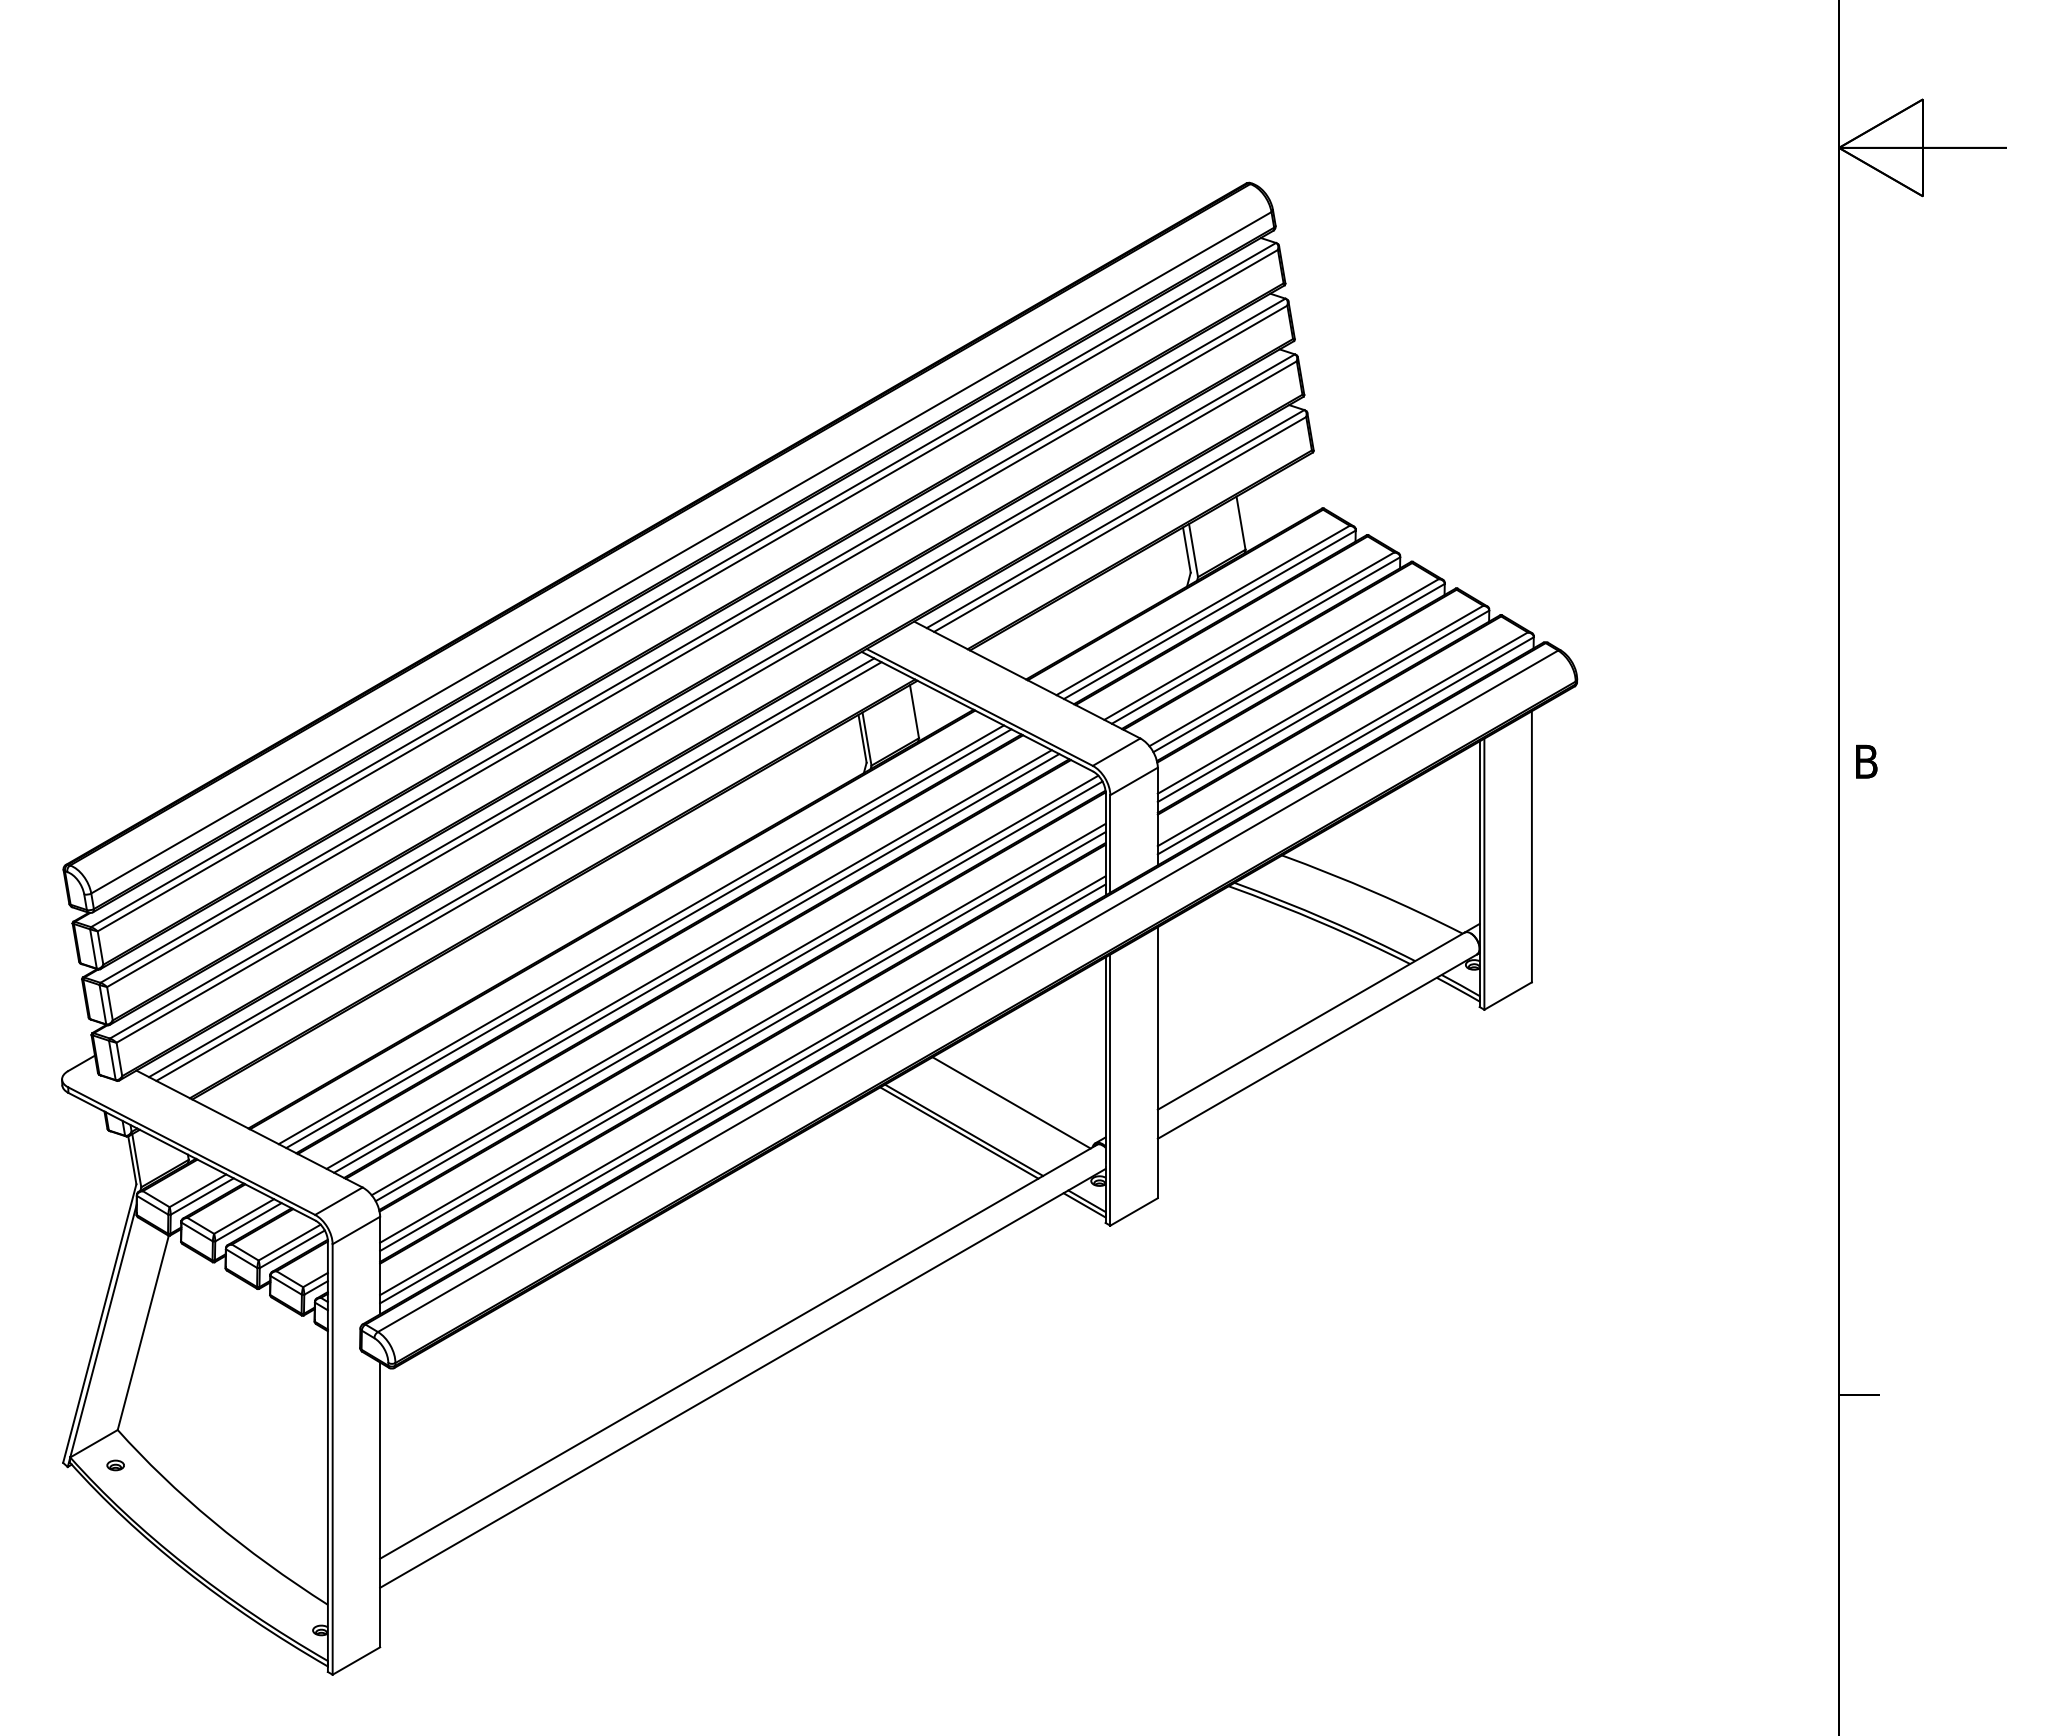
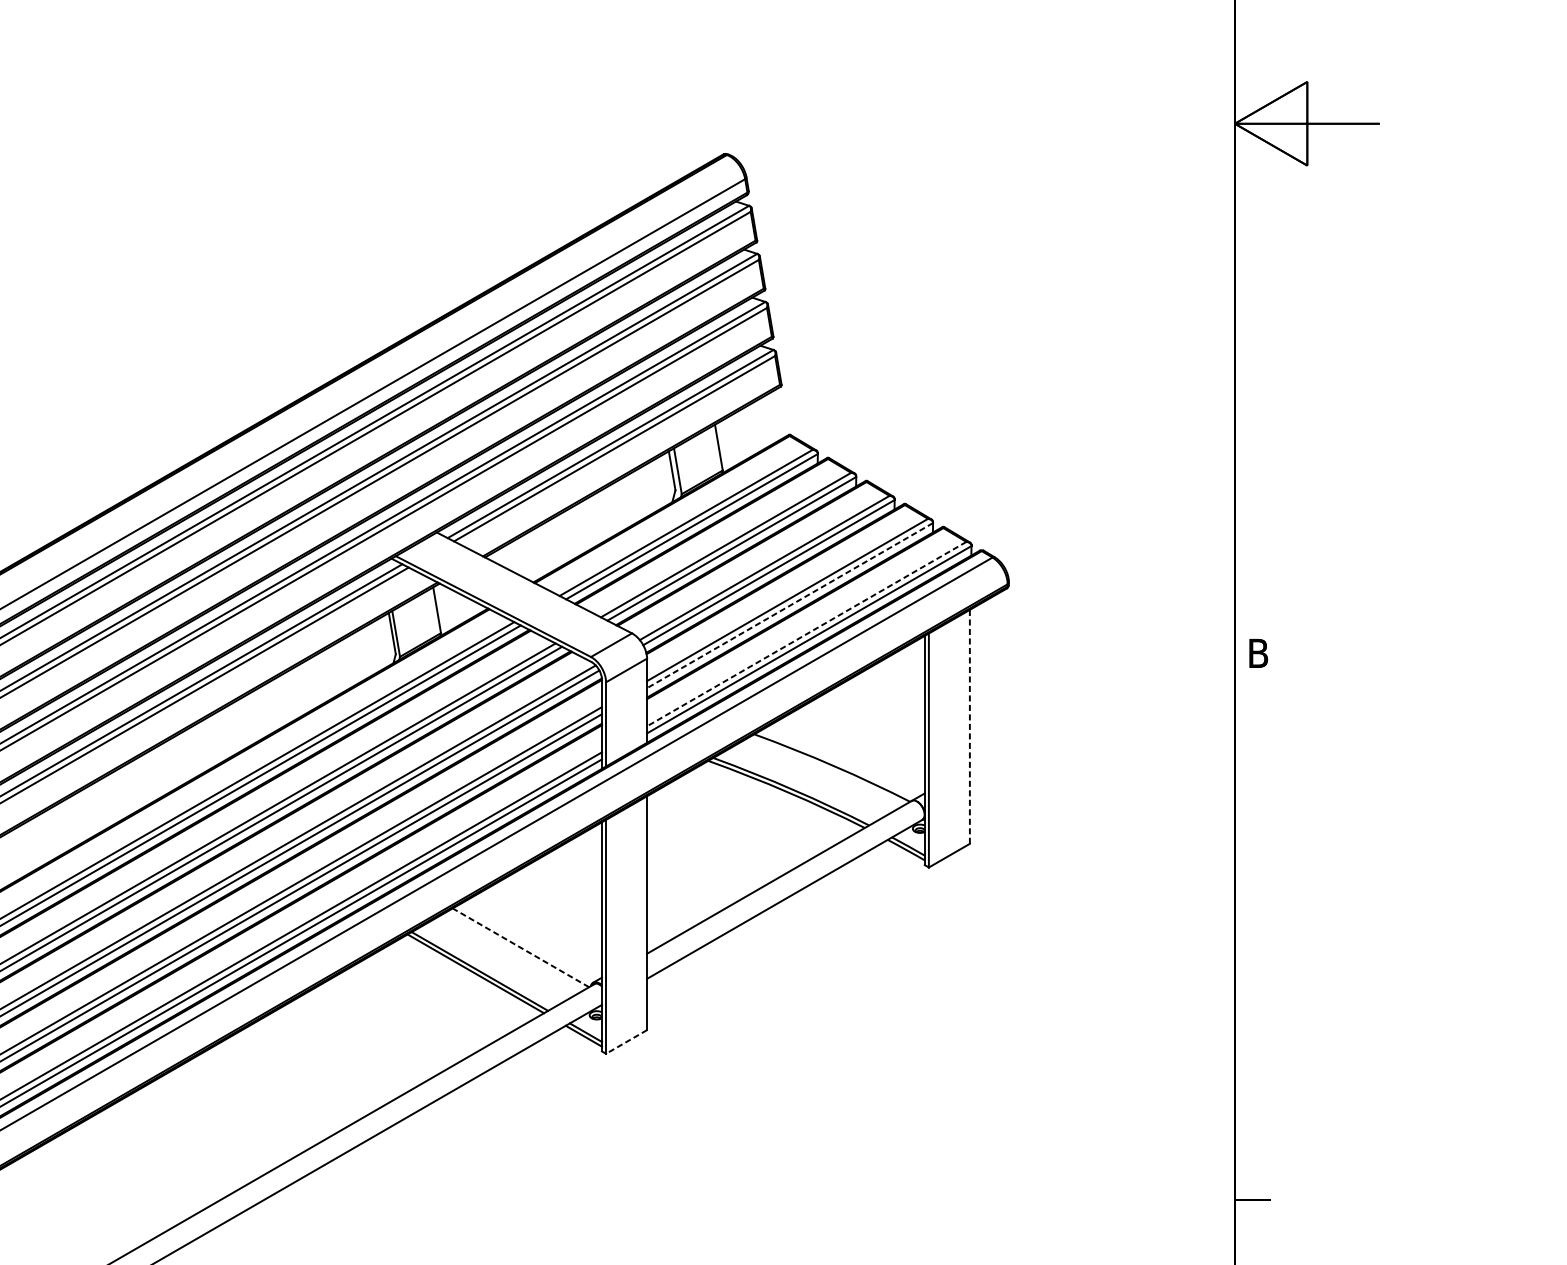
line: (1323, 706) -> (790, 605), solid -> dashed
line: (1342, 739) -> (806, 634), solid -> dashed
line: (1531, 846) -> (969, 726), solid -> dashed
line: (1011, 1102) -> (520, 947), solid -> dashed
line: (1133, 1212) -> (626, 1042), solid -> dashed

